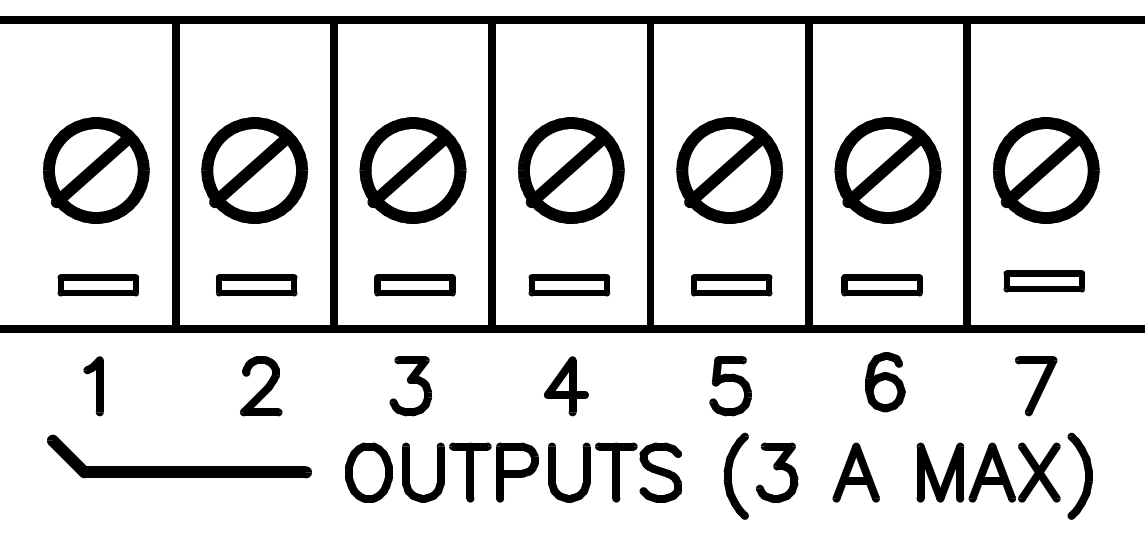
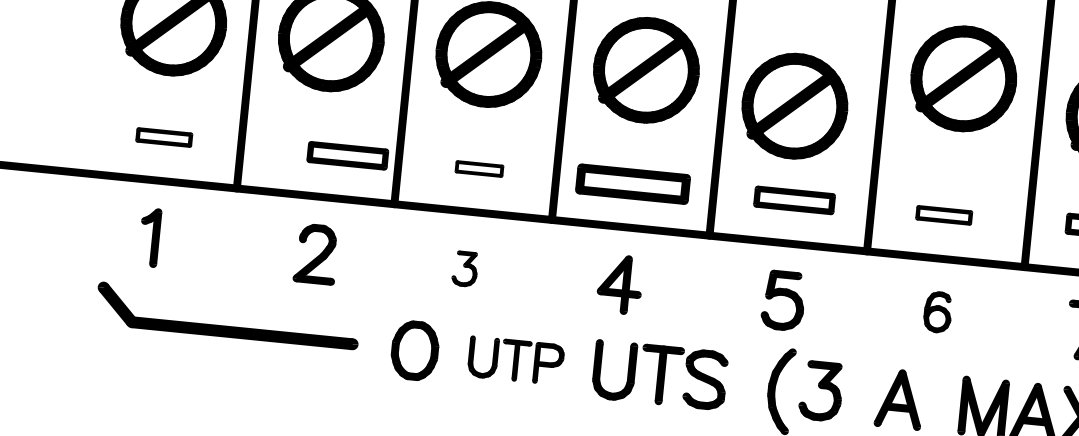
part: (729, 170) -> (794, 106), moved
part: (887, 170) -> (963, 78), moved
part: (97, 285) -> (163, 137), size x0.7
part: (256, 285) -> (347, 155), moved
part: (414, 285) -> (478, 169), size x0.6
part: (569, 285) -> (633, 184), size x1.4
part: (881, 285) -> (943, 215), size x0.7
part: (885, 382) -> (938, 312), size x0.7
part: (410, 386) -> (464, 269), size x0.6
part: (470, 472) -> (516, 360), size x0.7

